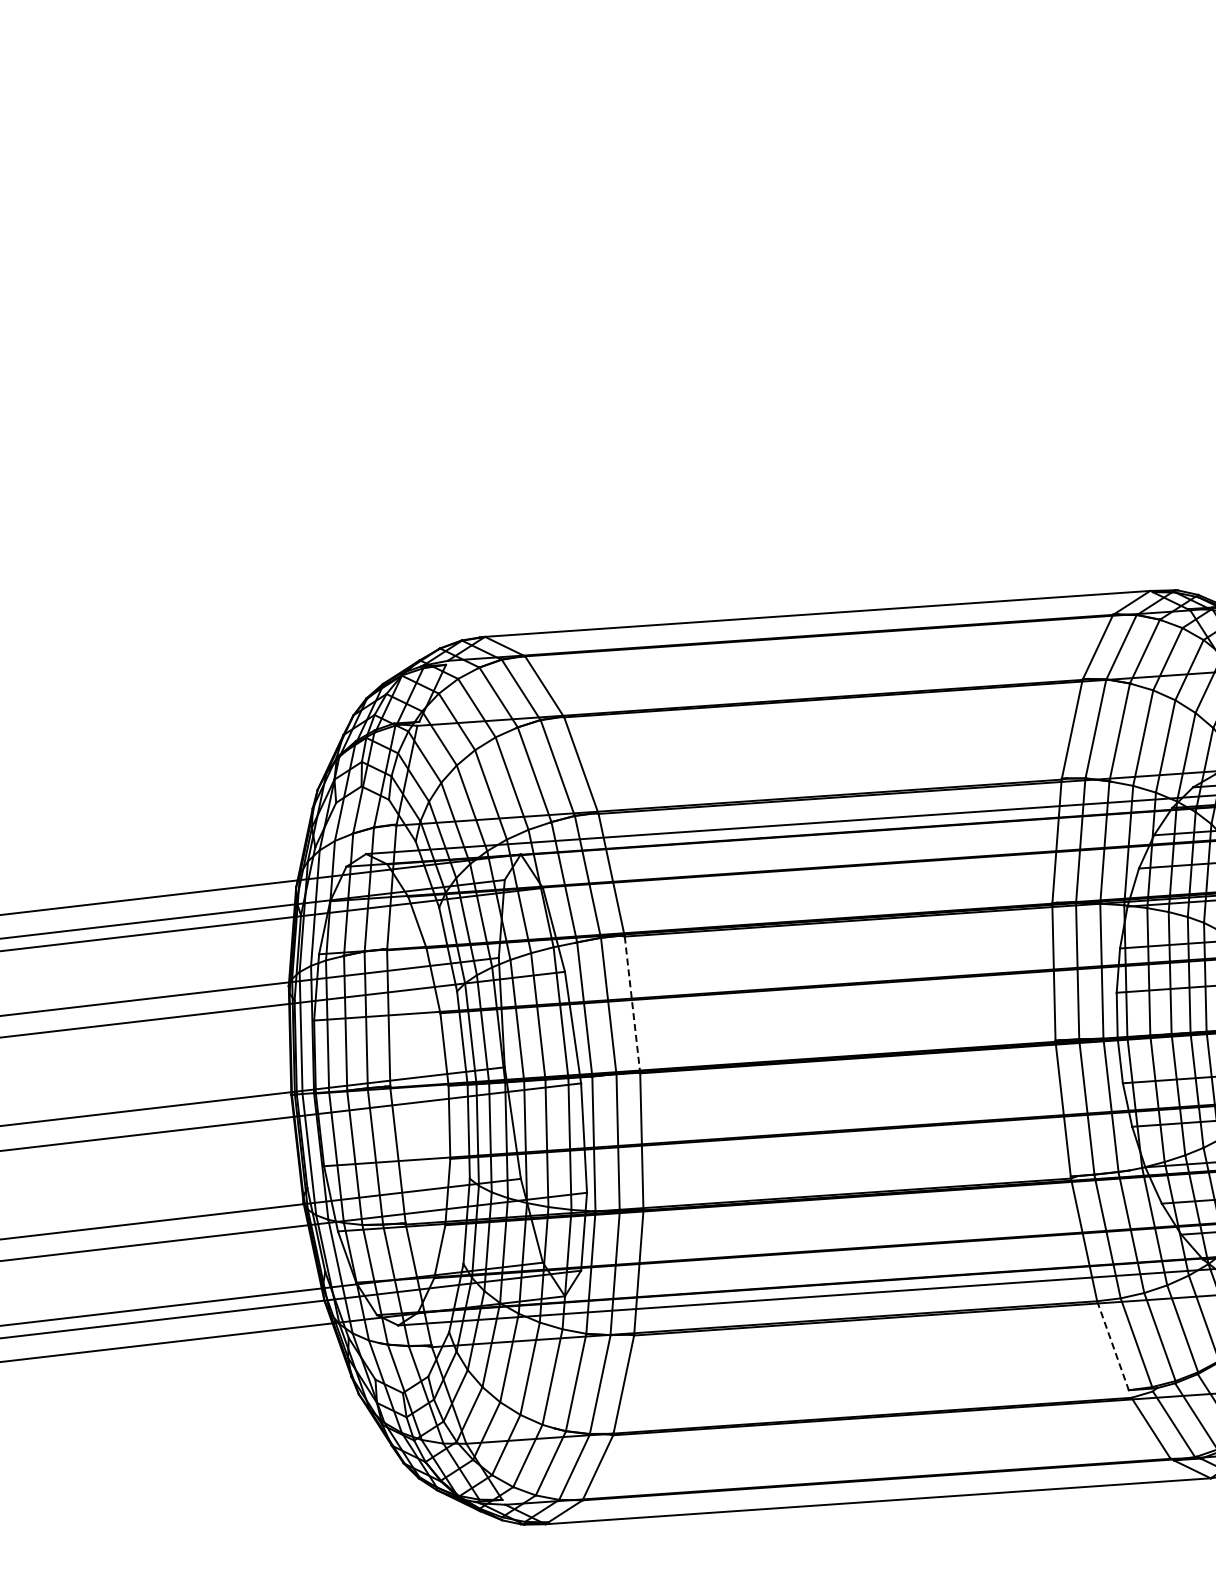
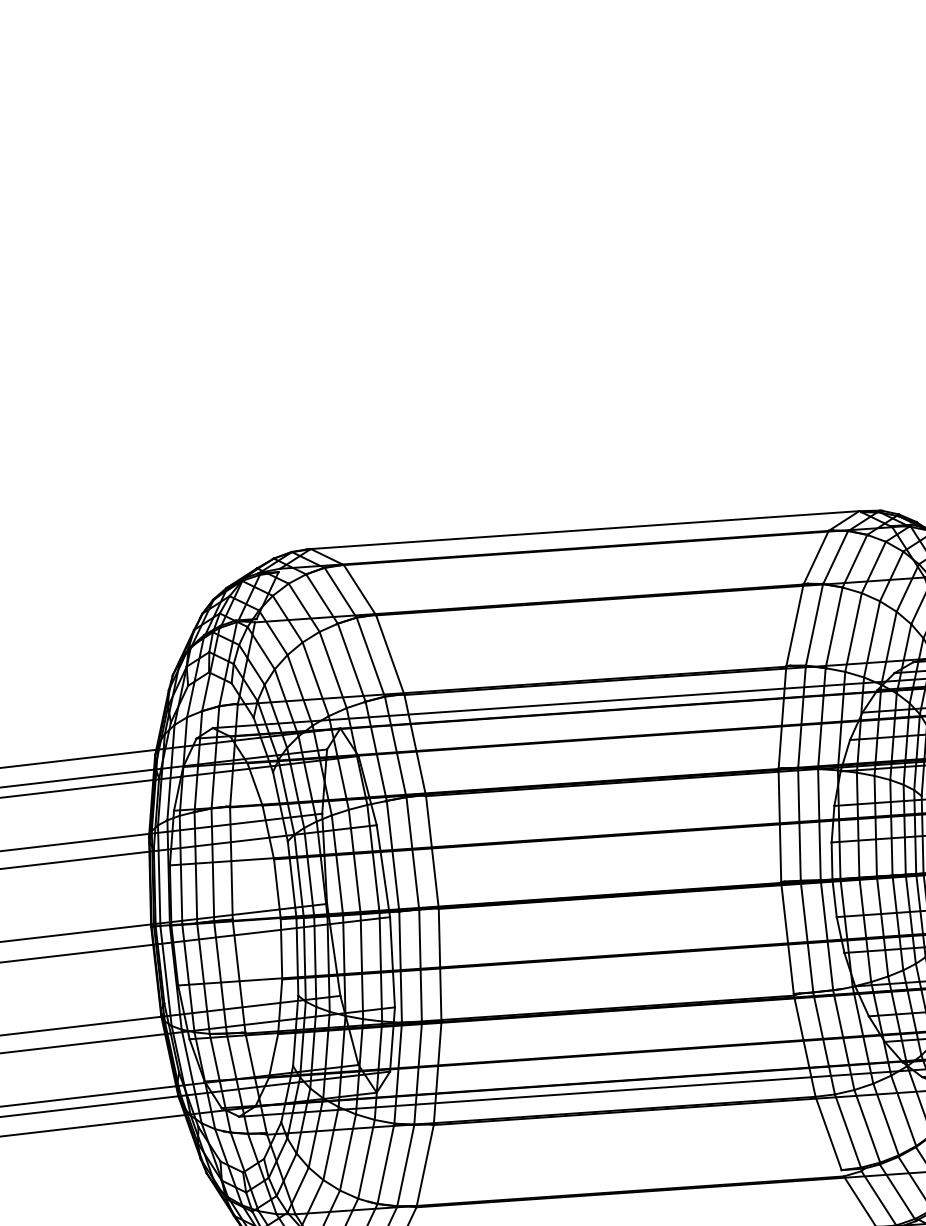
line: (632, 1004) -> (432, 852), dashed -> solid
line: (1113, 1346) -> (829, 1134), dashed -> solid

